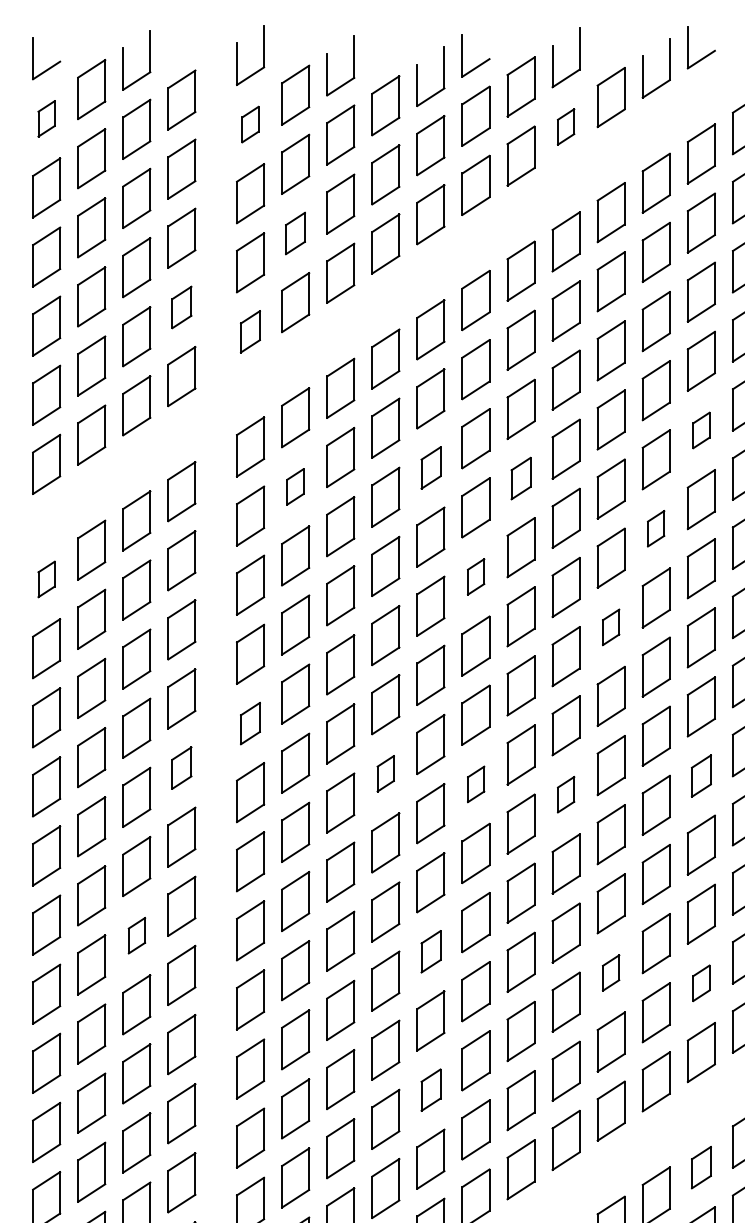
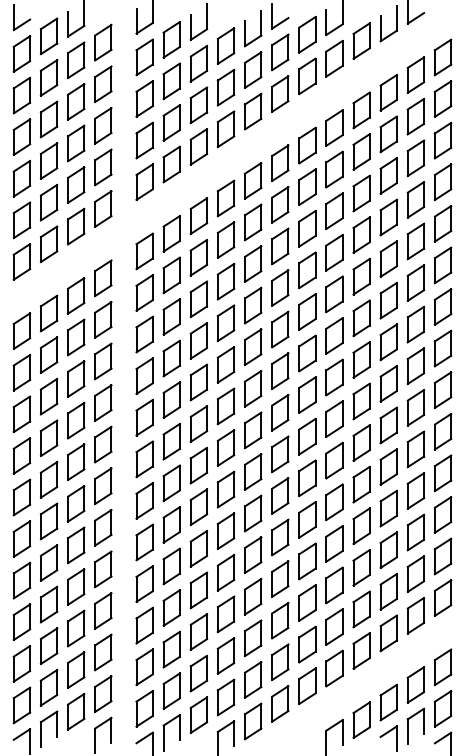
part: (45, 118) -> (21, 53), size x1.67
part: (250, 124) -> (144, 57), size x1.67
part: (566, 126) -> (334, 58), size x1.67
part: (295, 232) -> (171, 122), size x1.43
part: (182, 307) -> (103, 167), size x1.43
part: (250, 330) -> (144, 181), size x1.43
part: (700, 430) -> (415, 241), size x1.67
part: (431, 467) -> (253, 263), size x1.43
part: (521, 478) -> (307, 270), size x1.43
part: (295, 487) -> (171, 275), size x1.67
part: (655, 528) -> (388, 300), size x1.67
part: (476, 576) -> (280, 329), size x1.67
part: (45, 578) -> (21, 330), size x1.67
part: (610, 626) -> (361, 359), size x1.67
part: (250, 723) -> (144, 417), size x1.43
part: (182, 767) -> (103, 444), size x1.43
part: (384, 772) -> (225, 447), size x1.67
part: (700, 776) -> (415, 449), size x1.43
part: (476, 784) -> (280, 454), size x1.67
part: (566, 794) -> (334, 460), size x1.67
part: (137, 935) -> (76, 545), size x1.67
part: (431, 950) -> (253, 554), size x1.43
part: (610, 972) -> (361, 567), size x1.67
part: (700, 982) -> (415, 573), size x1.67
part: (431, 1090) -> (253, 638), size x1.43
part: (700, 1166) -> (415, 684), size x1.43

